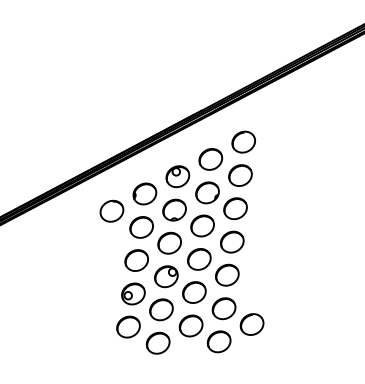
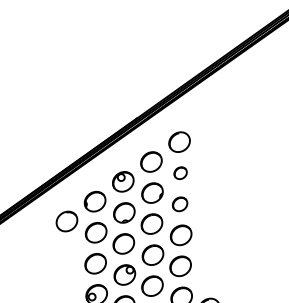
part: (240, 175) -> (180, 173), size x0.6
part: (235, 208) -> (180, 204), size x0.7

